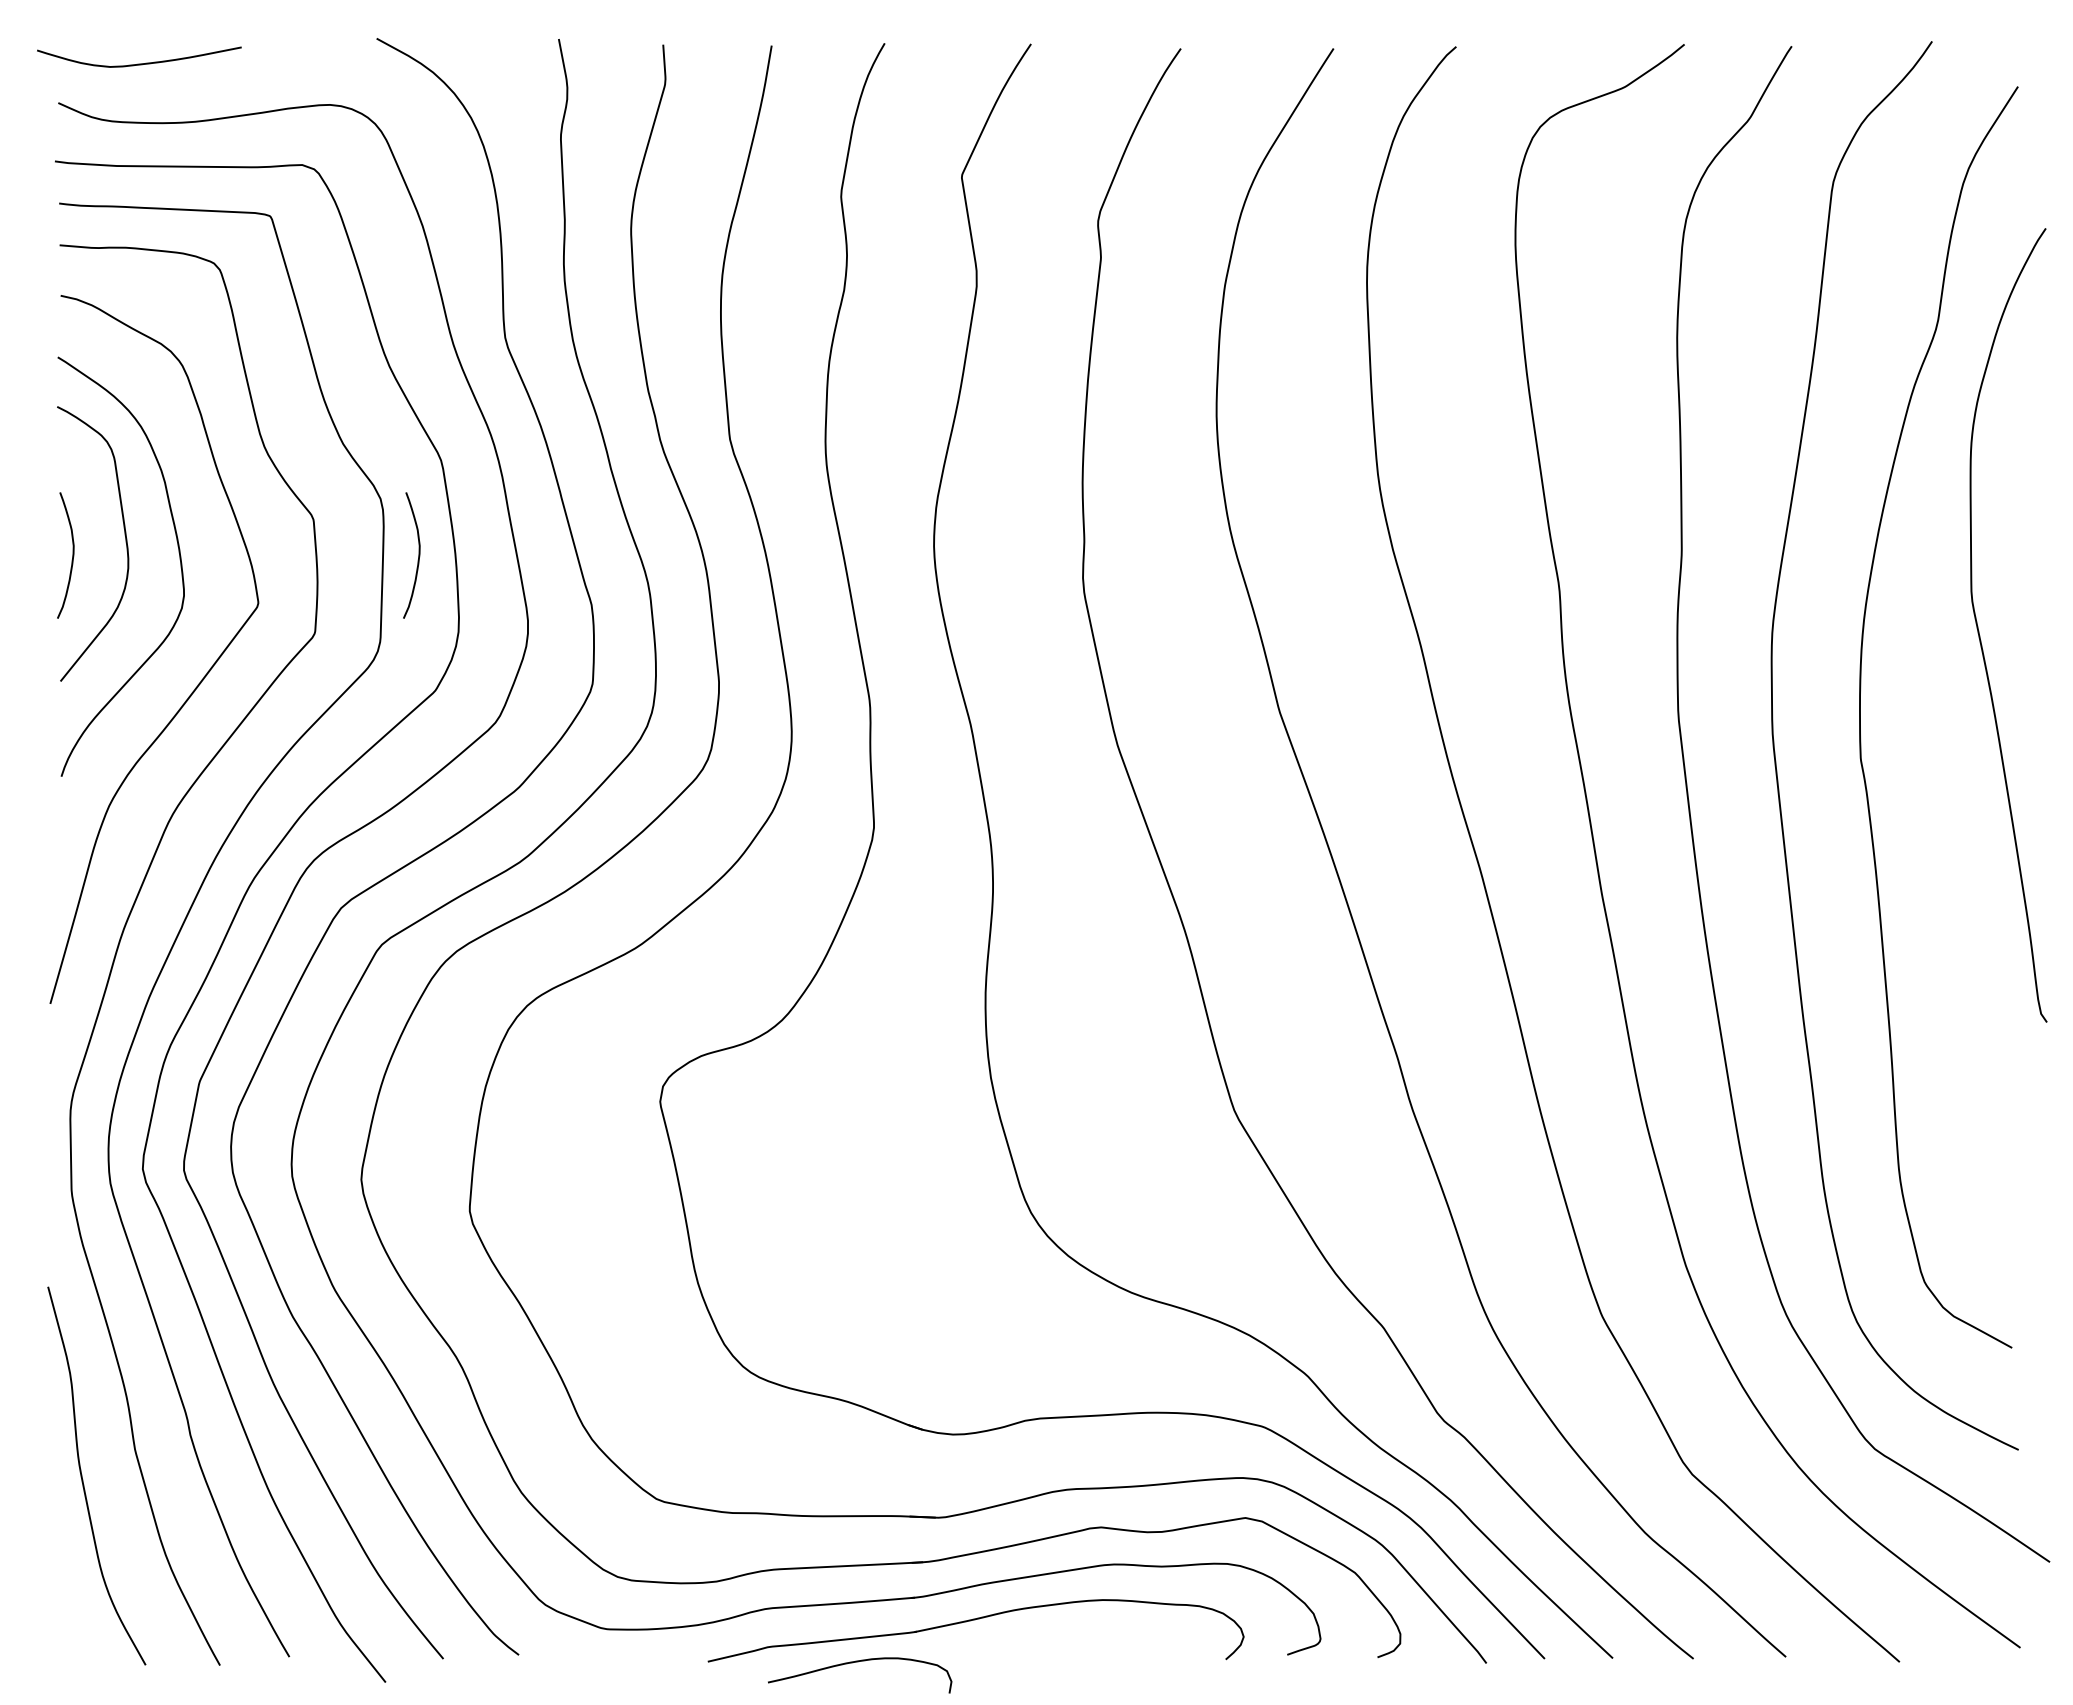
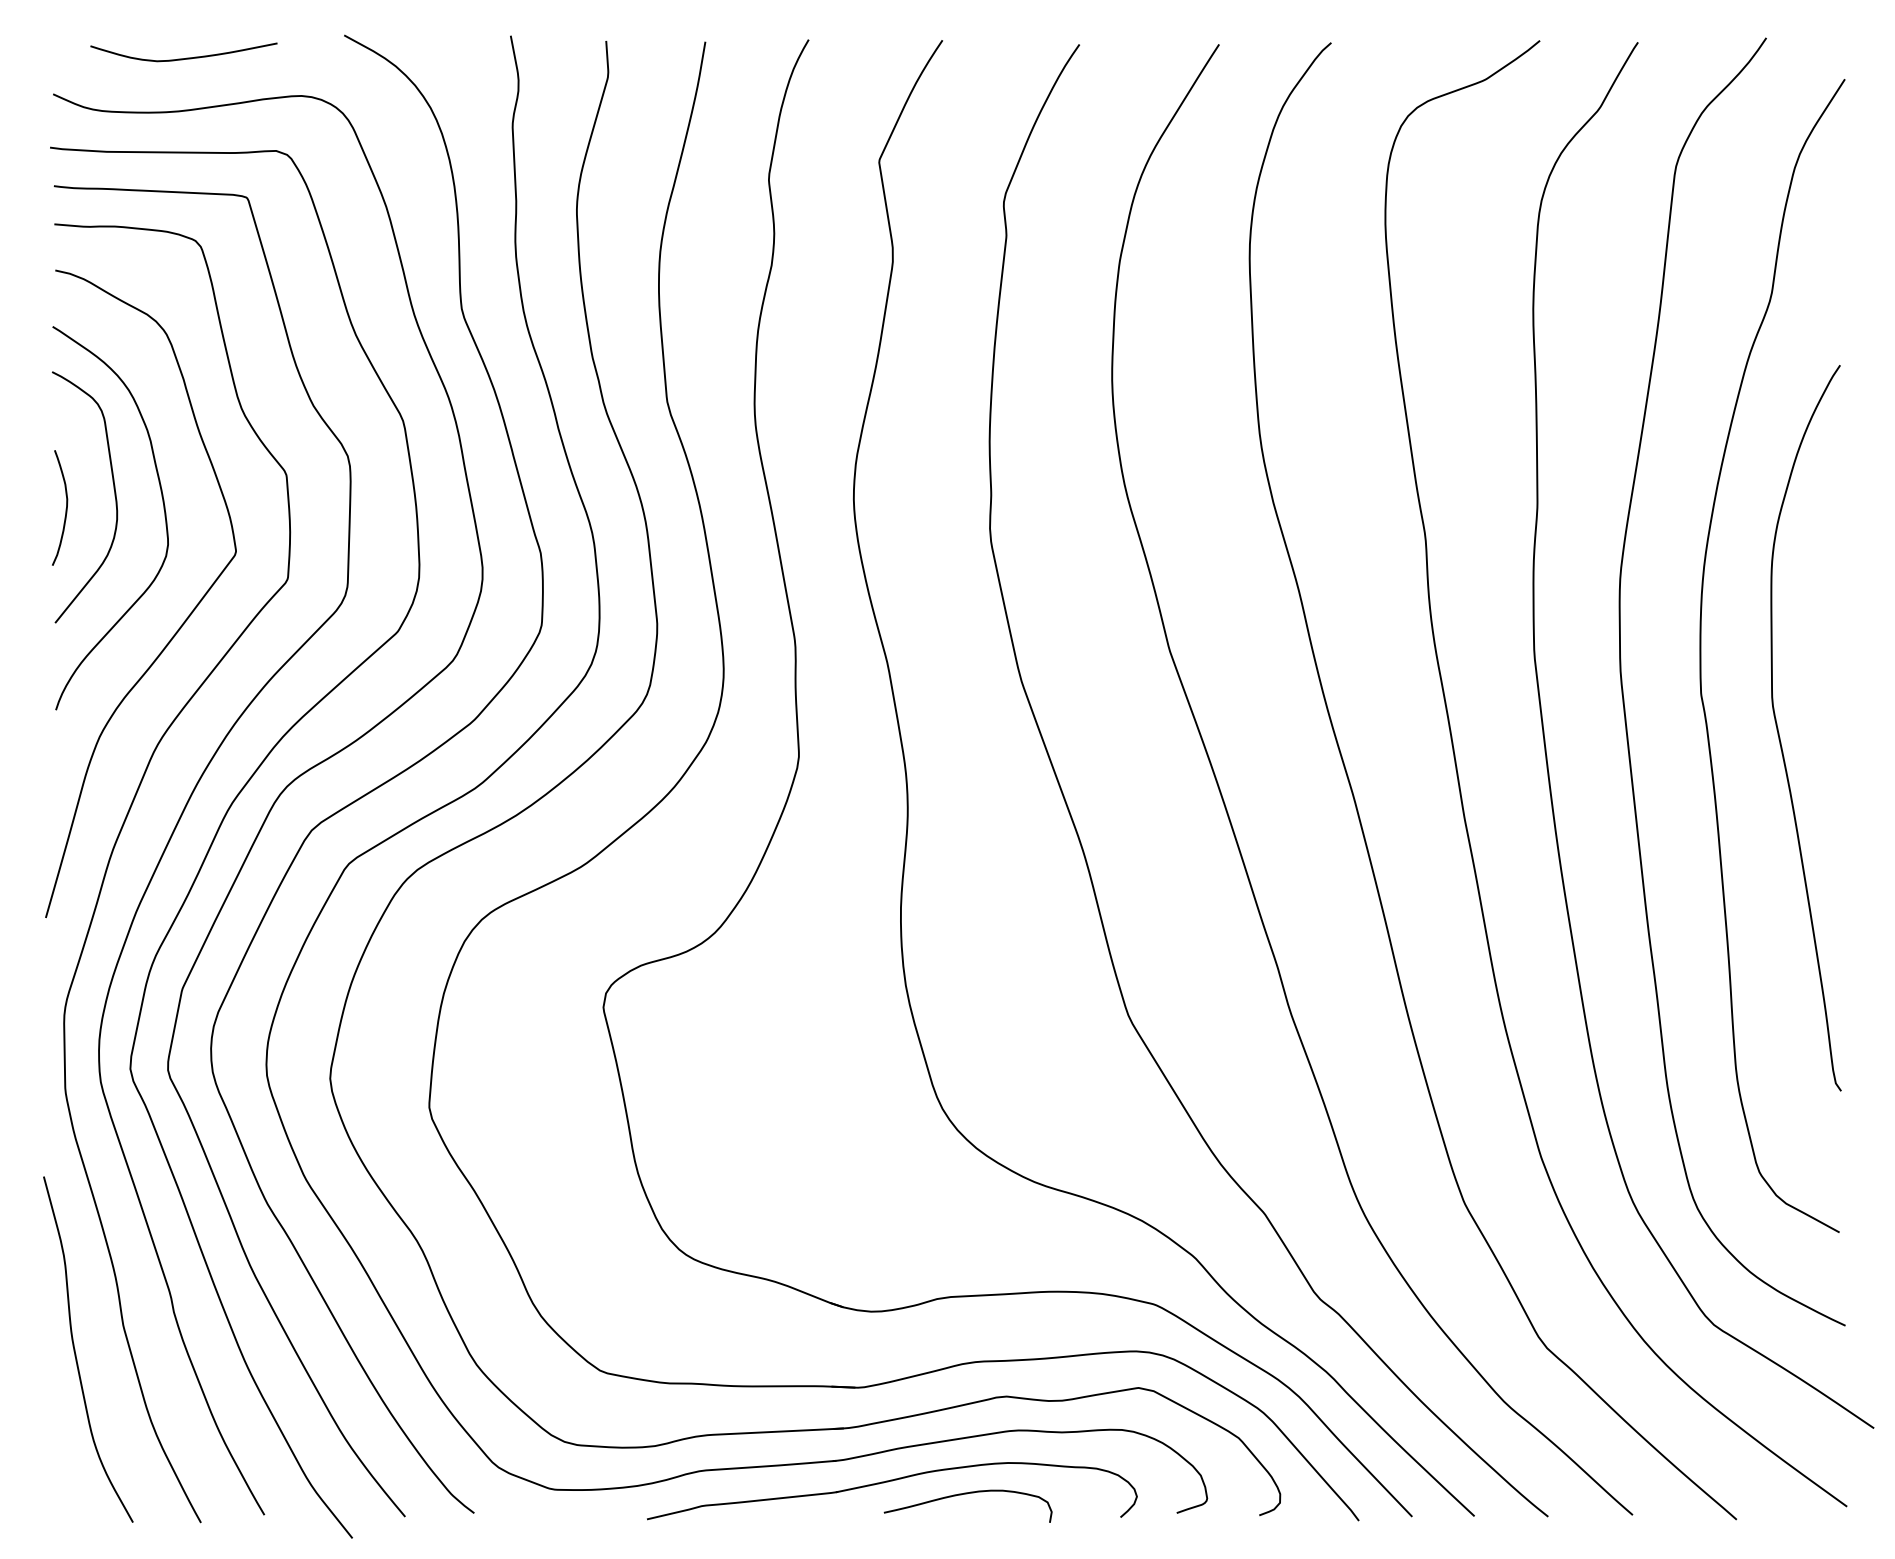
curve: (139, 63) -> (184, 58), moved
curve: (418, 555) -> (382, 507), removed
curve: (1979, 630) -> (1779, 732), moved
curve: (858, 1662) -> (966, 1494), moved

